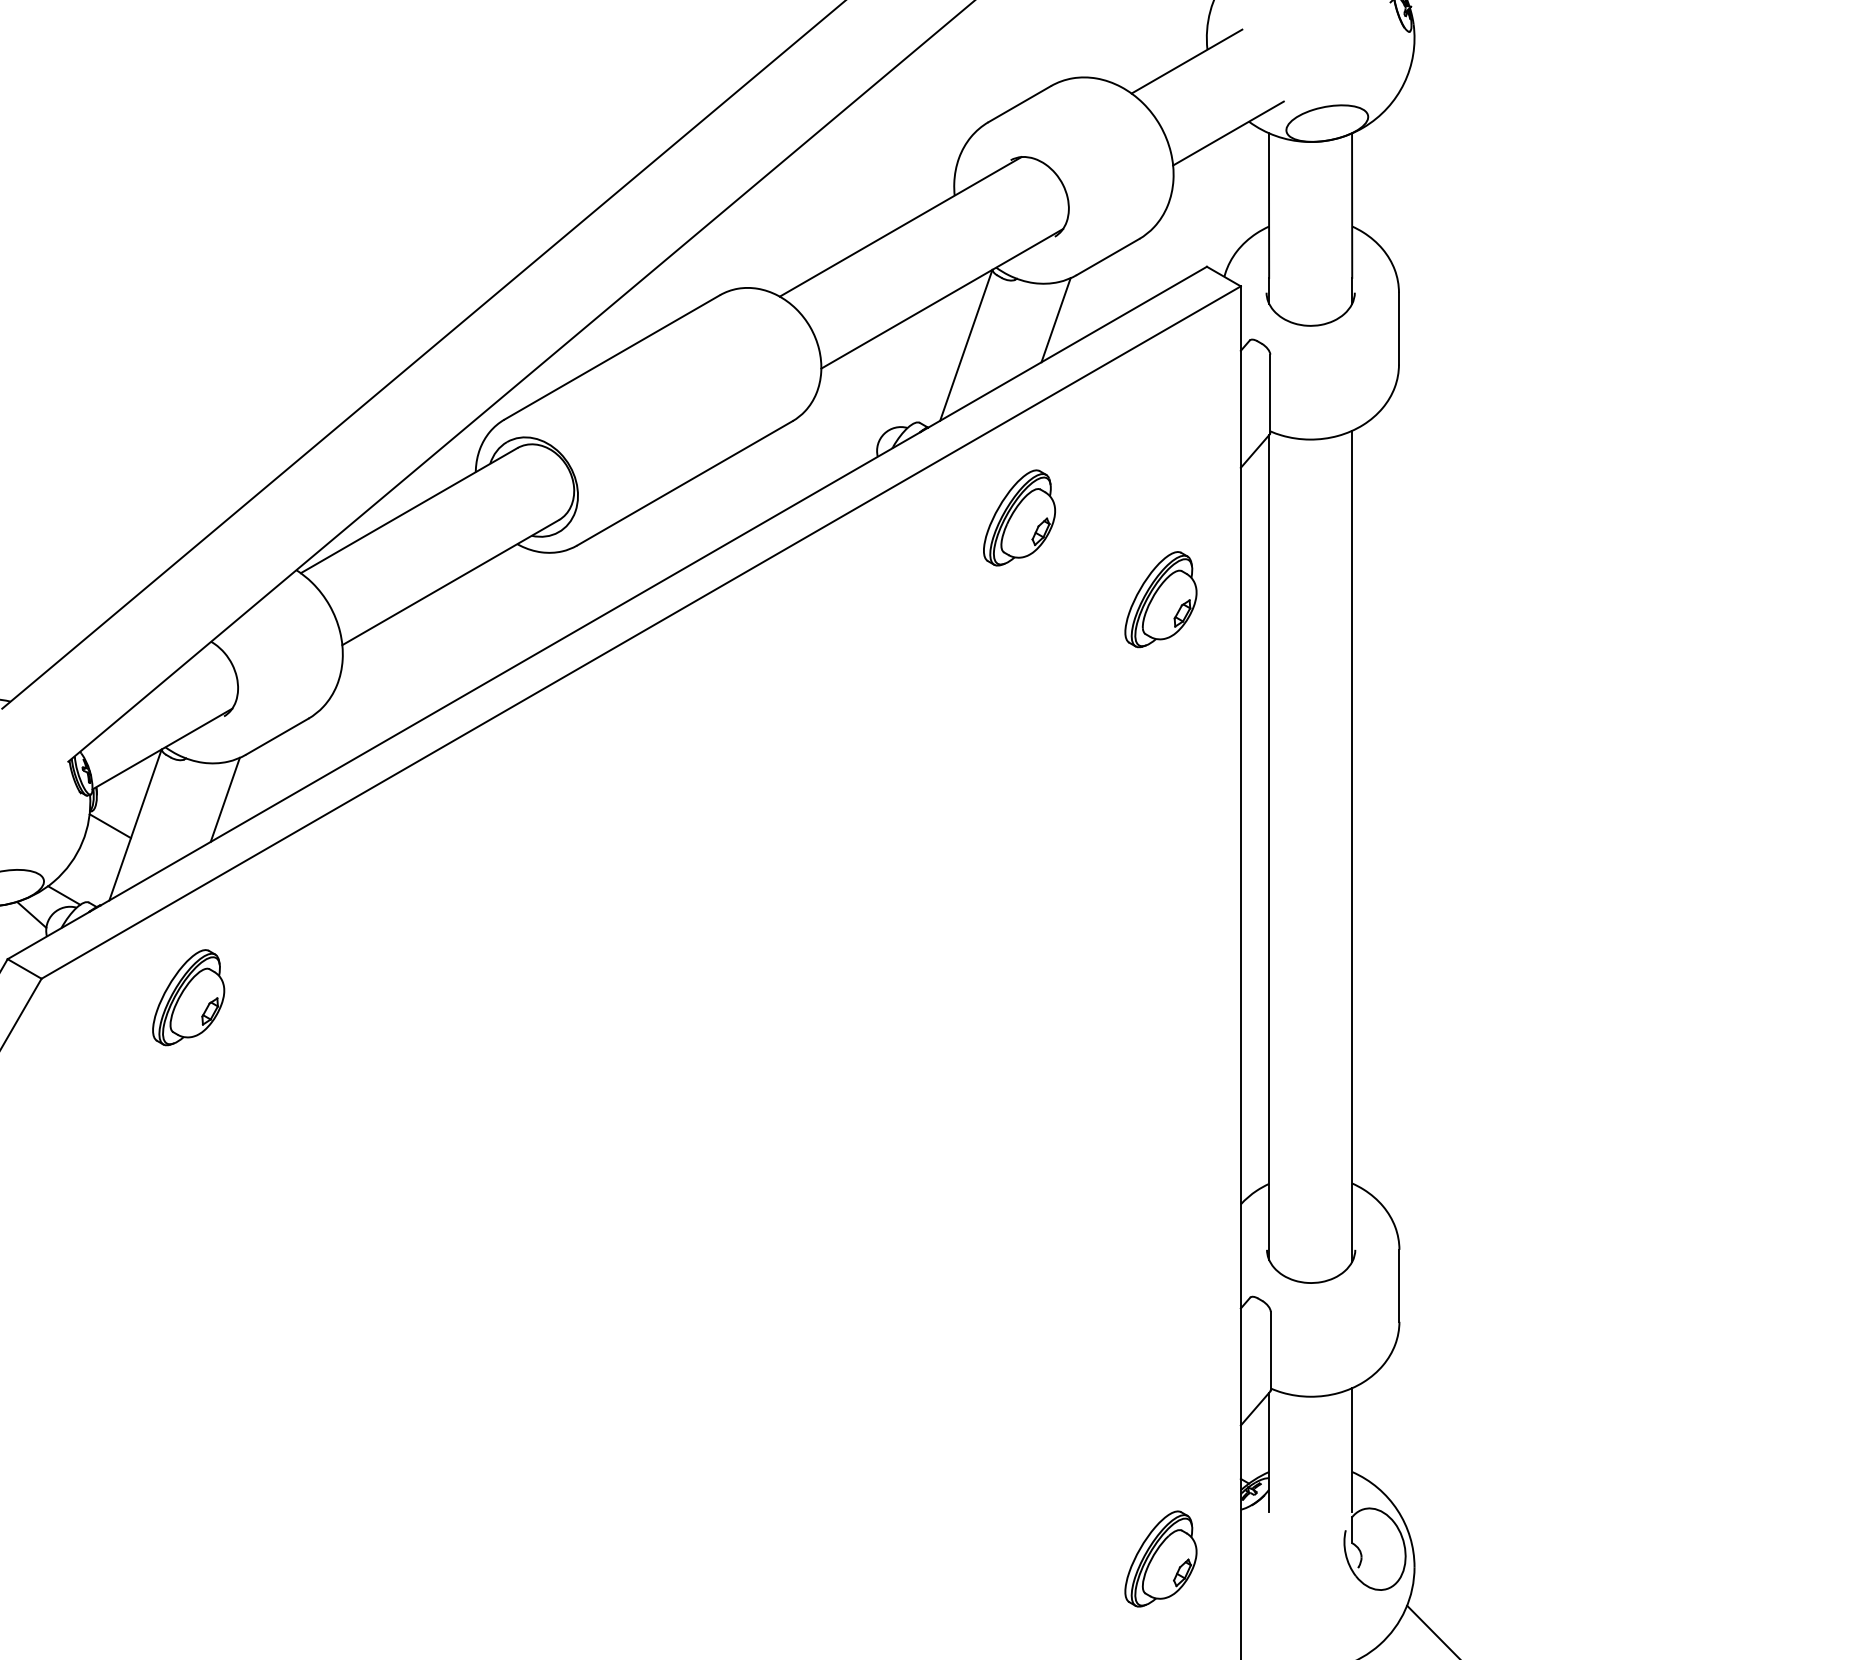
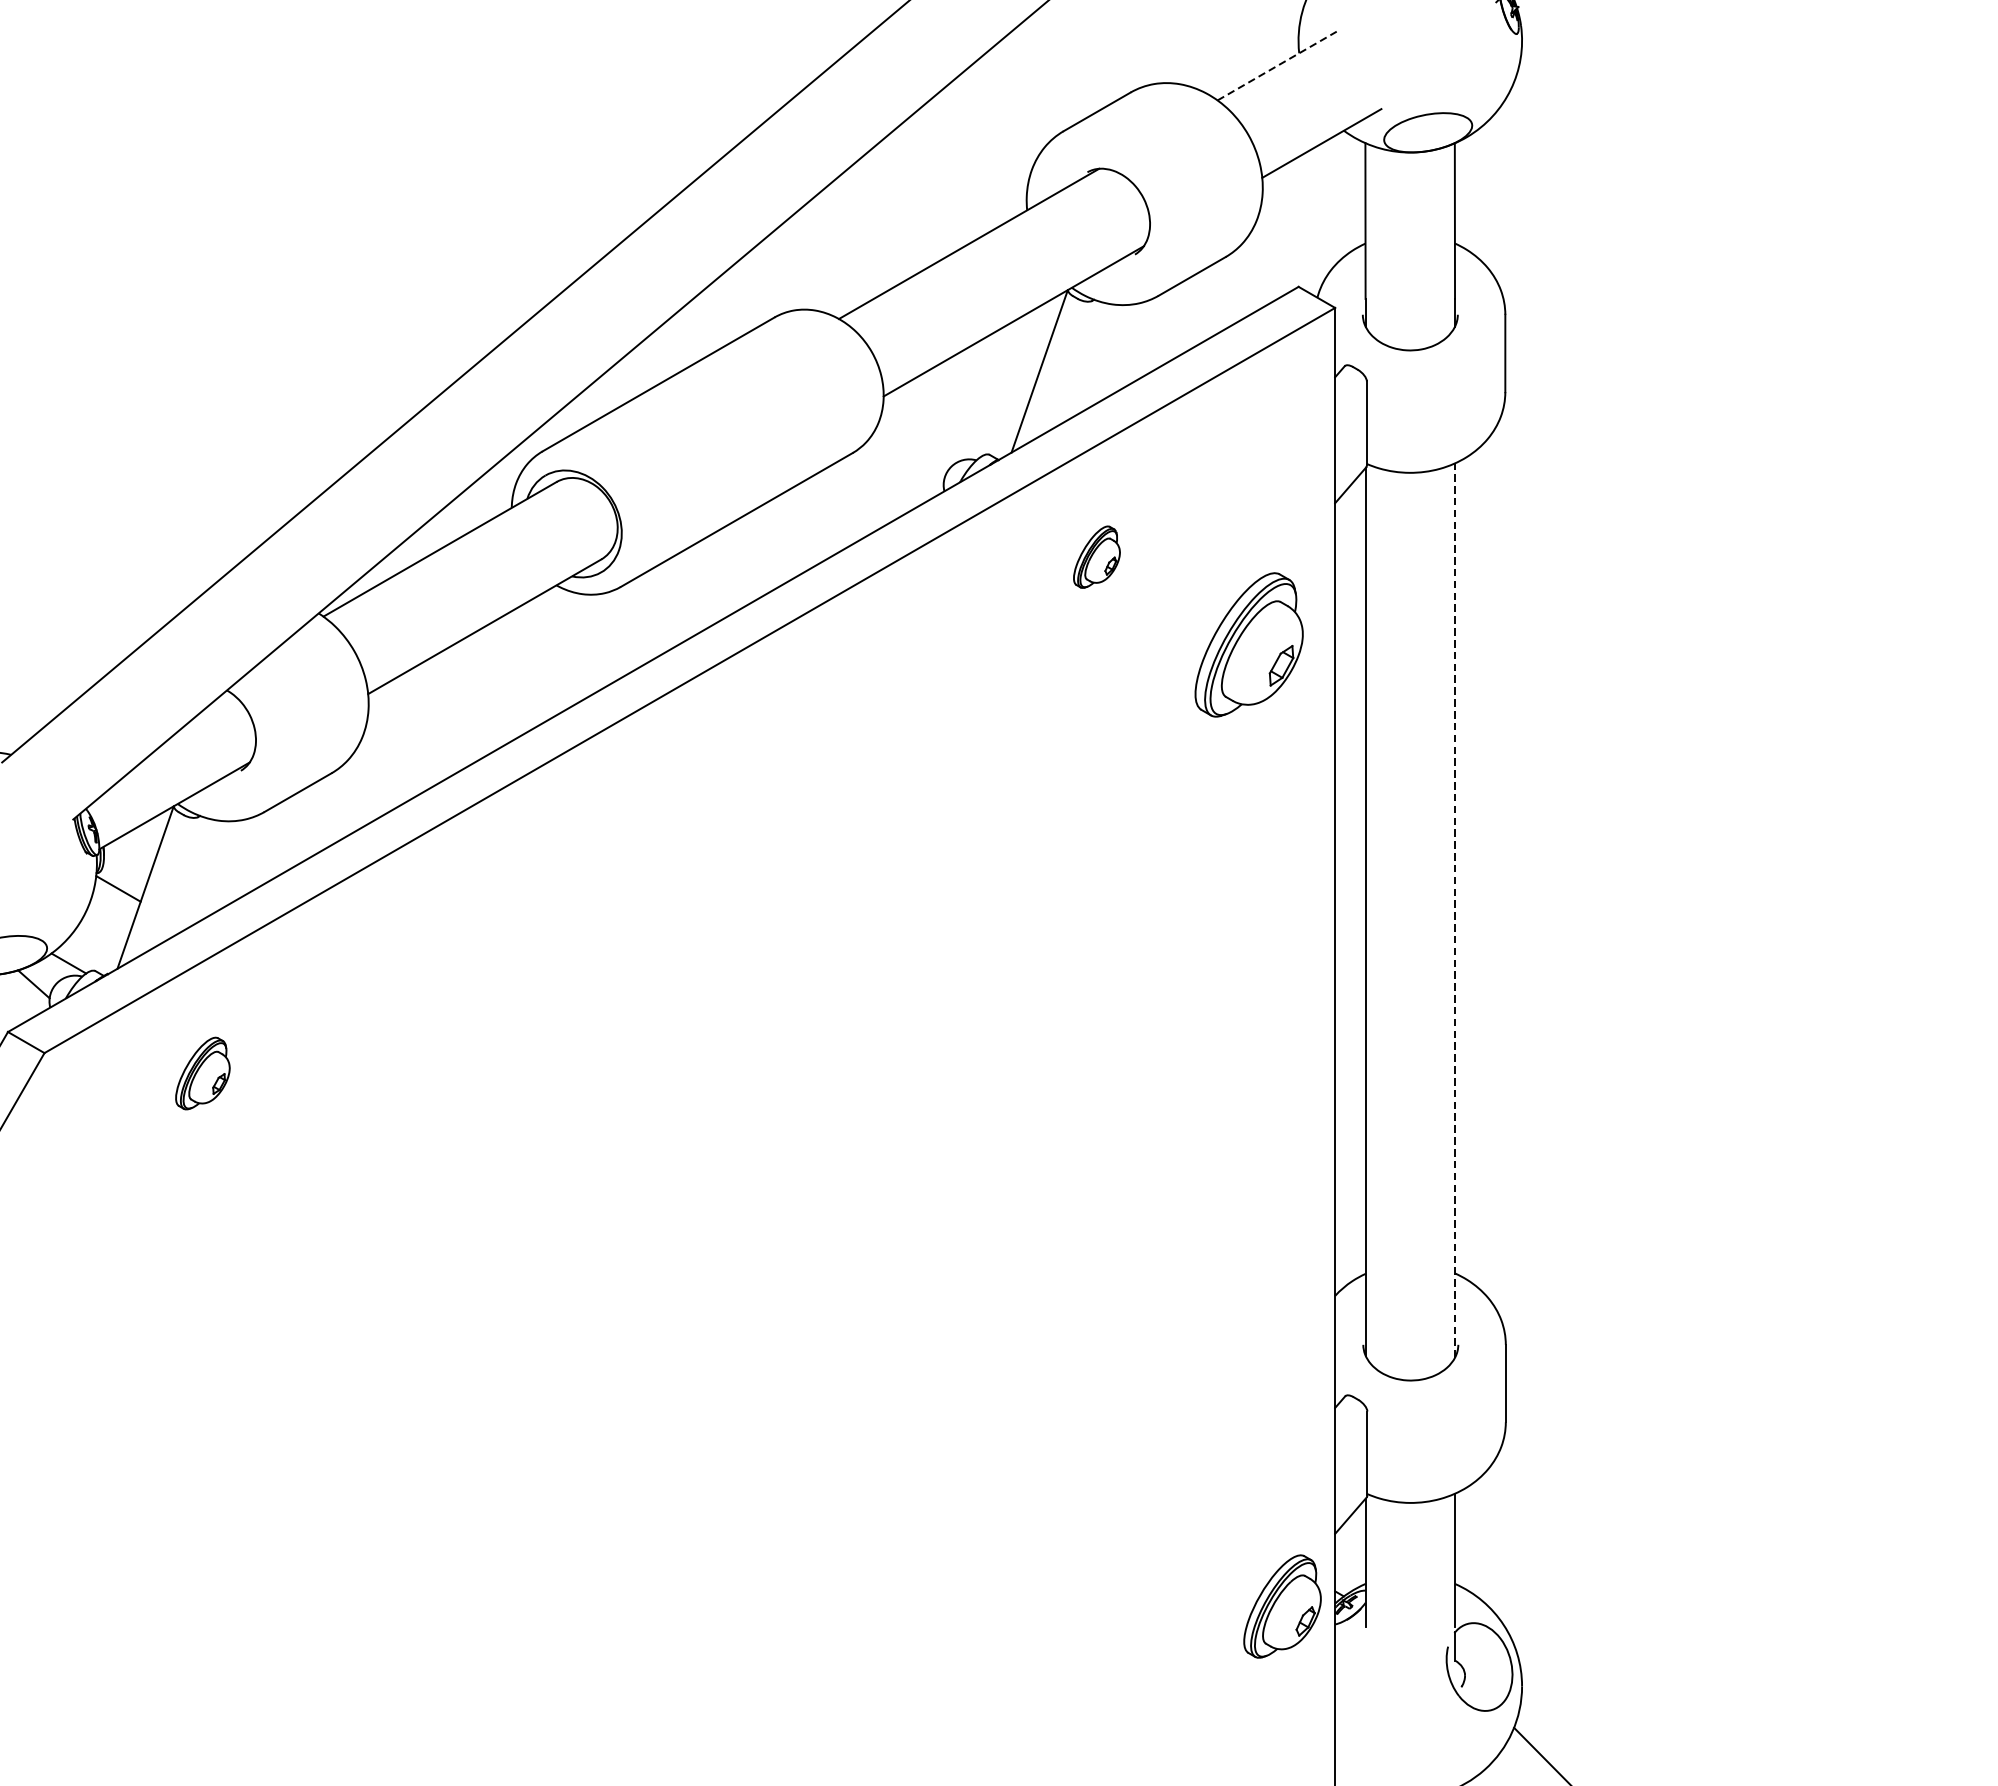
line: (1186, 61) -> (1276, 65), solid -> dashed
line: (1055, 320) -> (1135, 344), removed
part: (1019, 517) -> (1096, 556), size x0.6
part: (1160, 599) -> (1248, 644), size x1.4
line: (224, 799) -> (241, 860), removed
line: (1352, 846) -> (1455, 910), solid -> dashed
part: (188, 997) -> (202, 1073), size x0.7
part: (1160, 1558) -> (1282, 1605), moved

